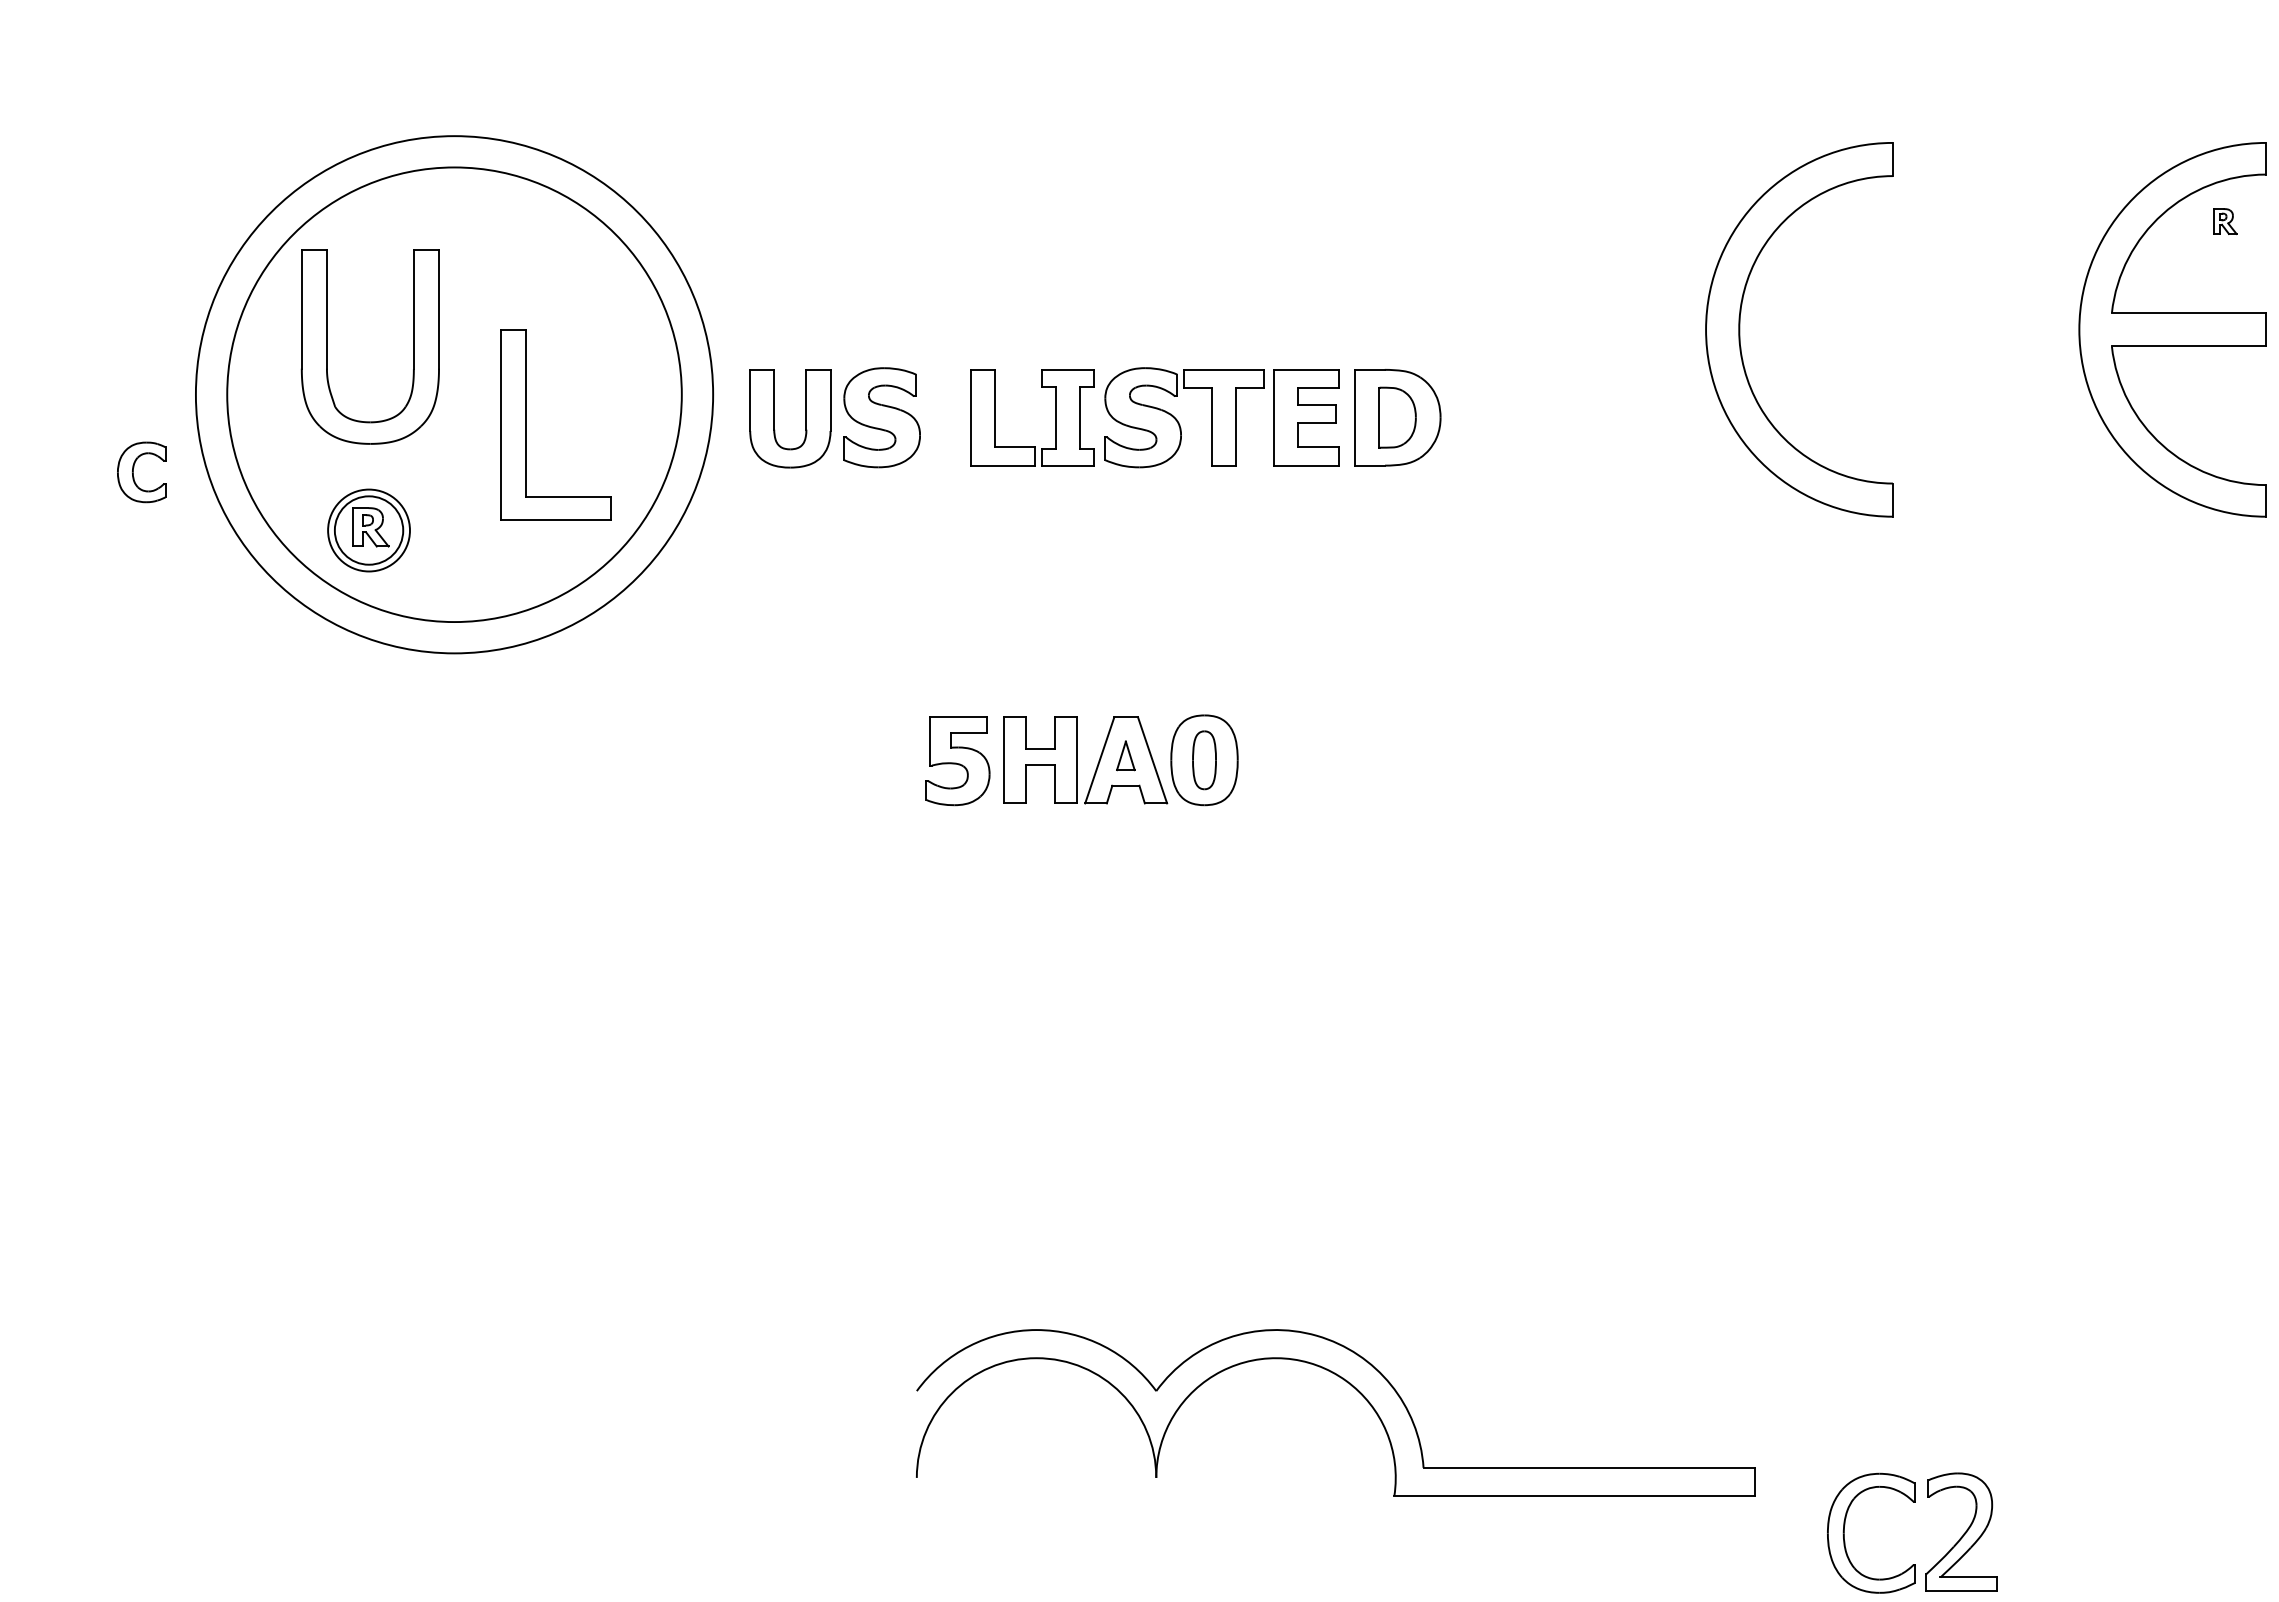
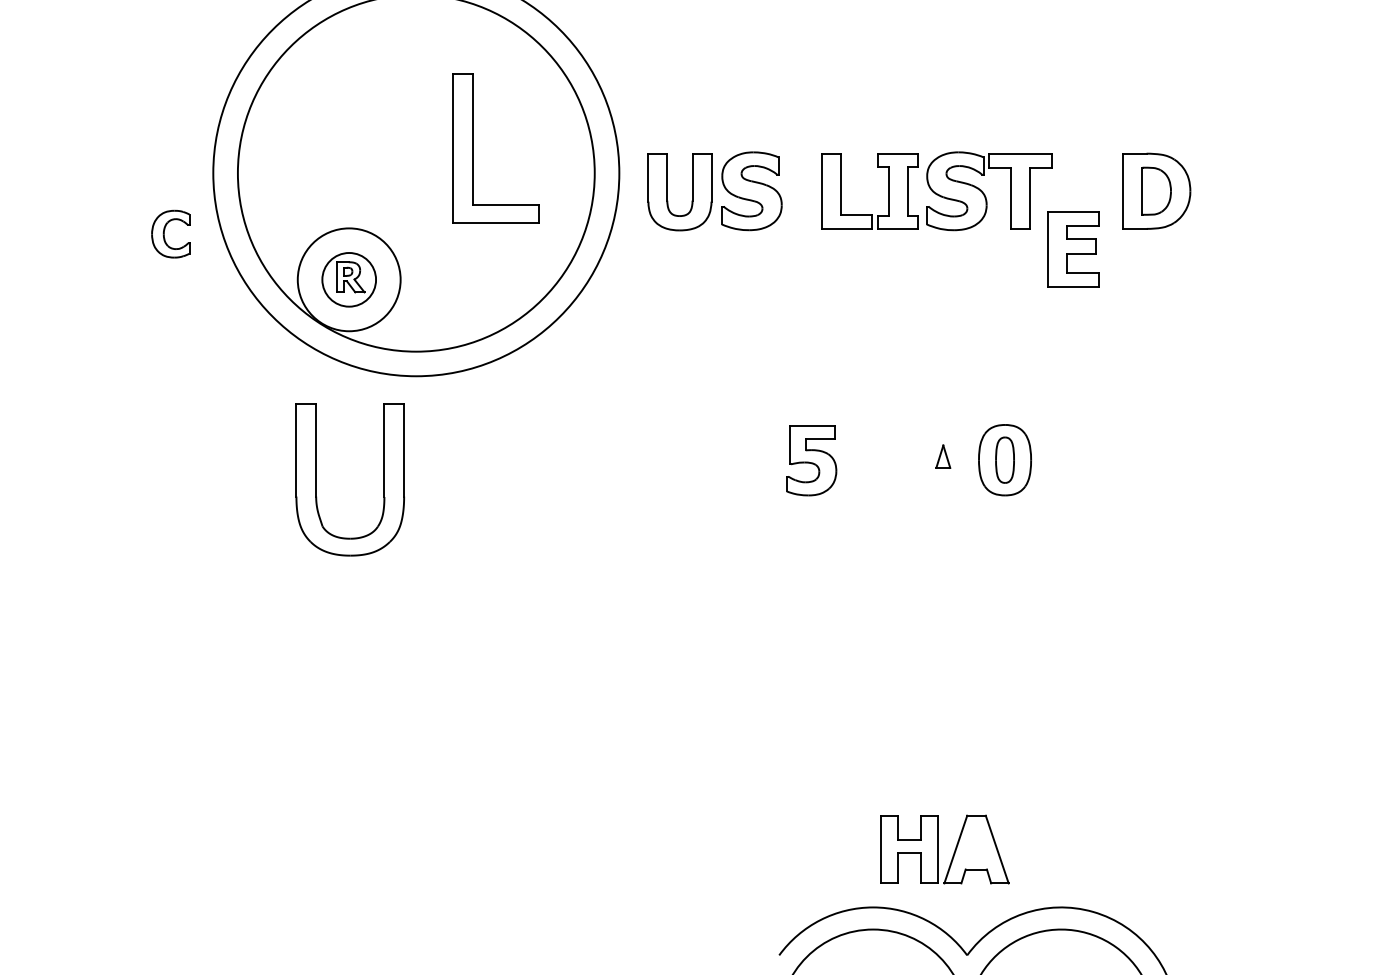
part: (327, 346) -> (316, 479), moved
part: (1306, 417) -> (1073, 249), moved
part: (526, 424) -> (472, 147), moved
circle: (368, 530) -> (348, 279), size x1.6
part: (1077, 760) -> (938, 849), moved

